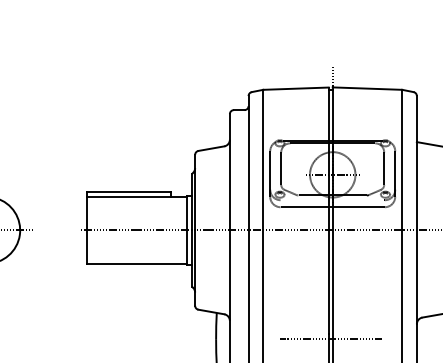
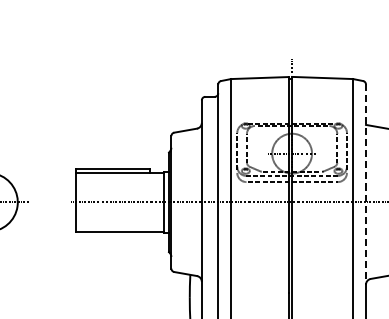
line: (416, 211) -> (365, 185), solid -> dashed
line: (329, 338) -> (289, 297), removed

